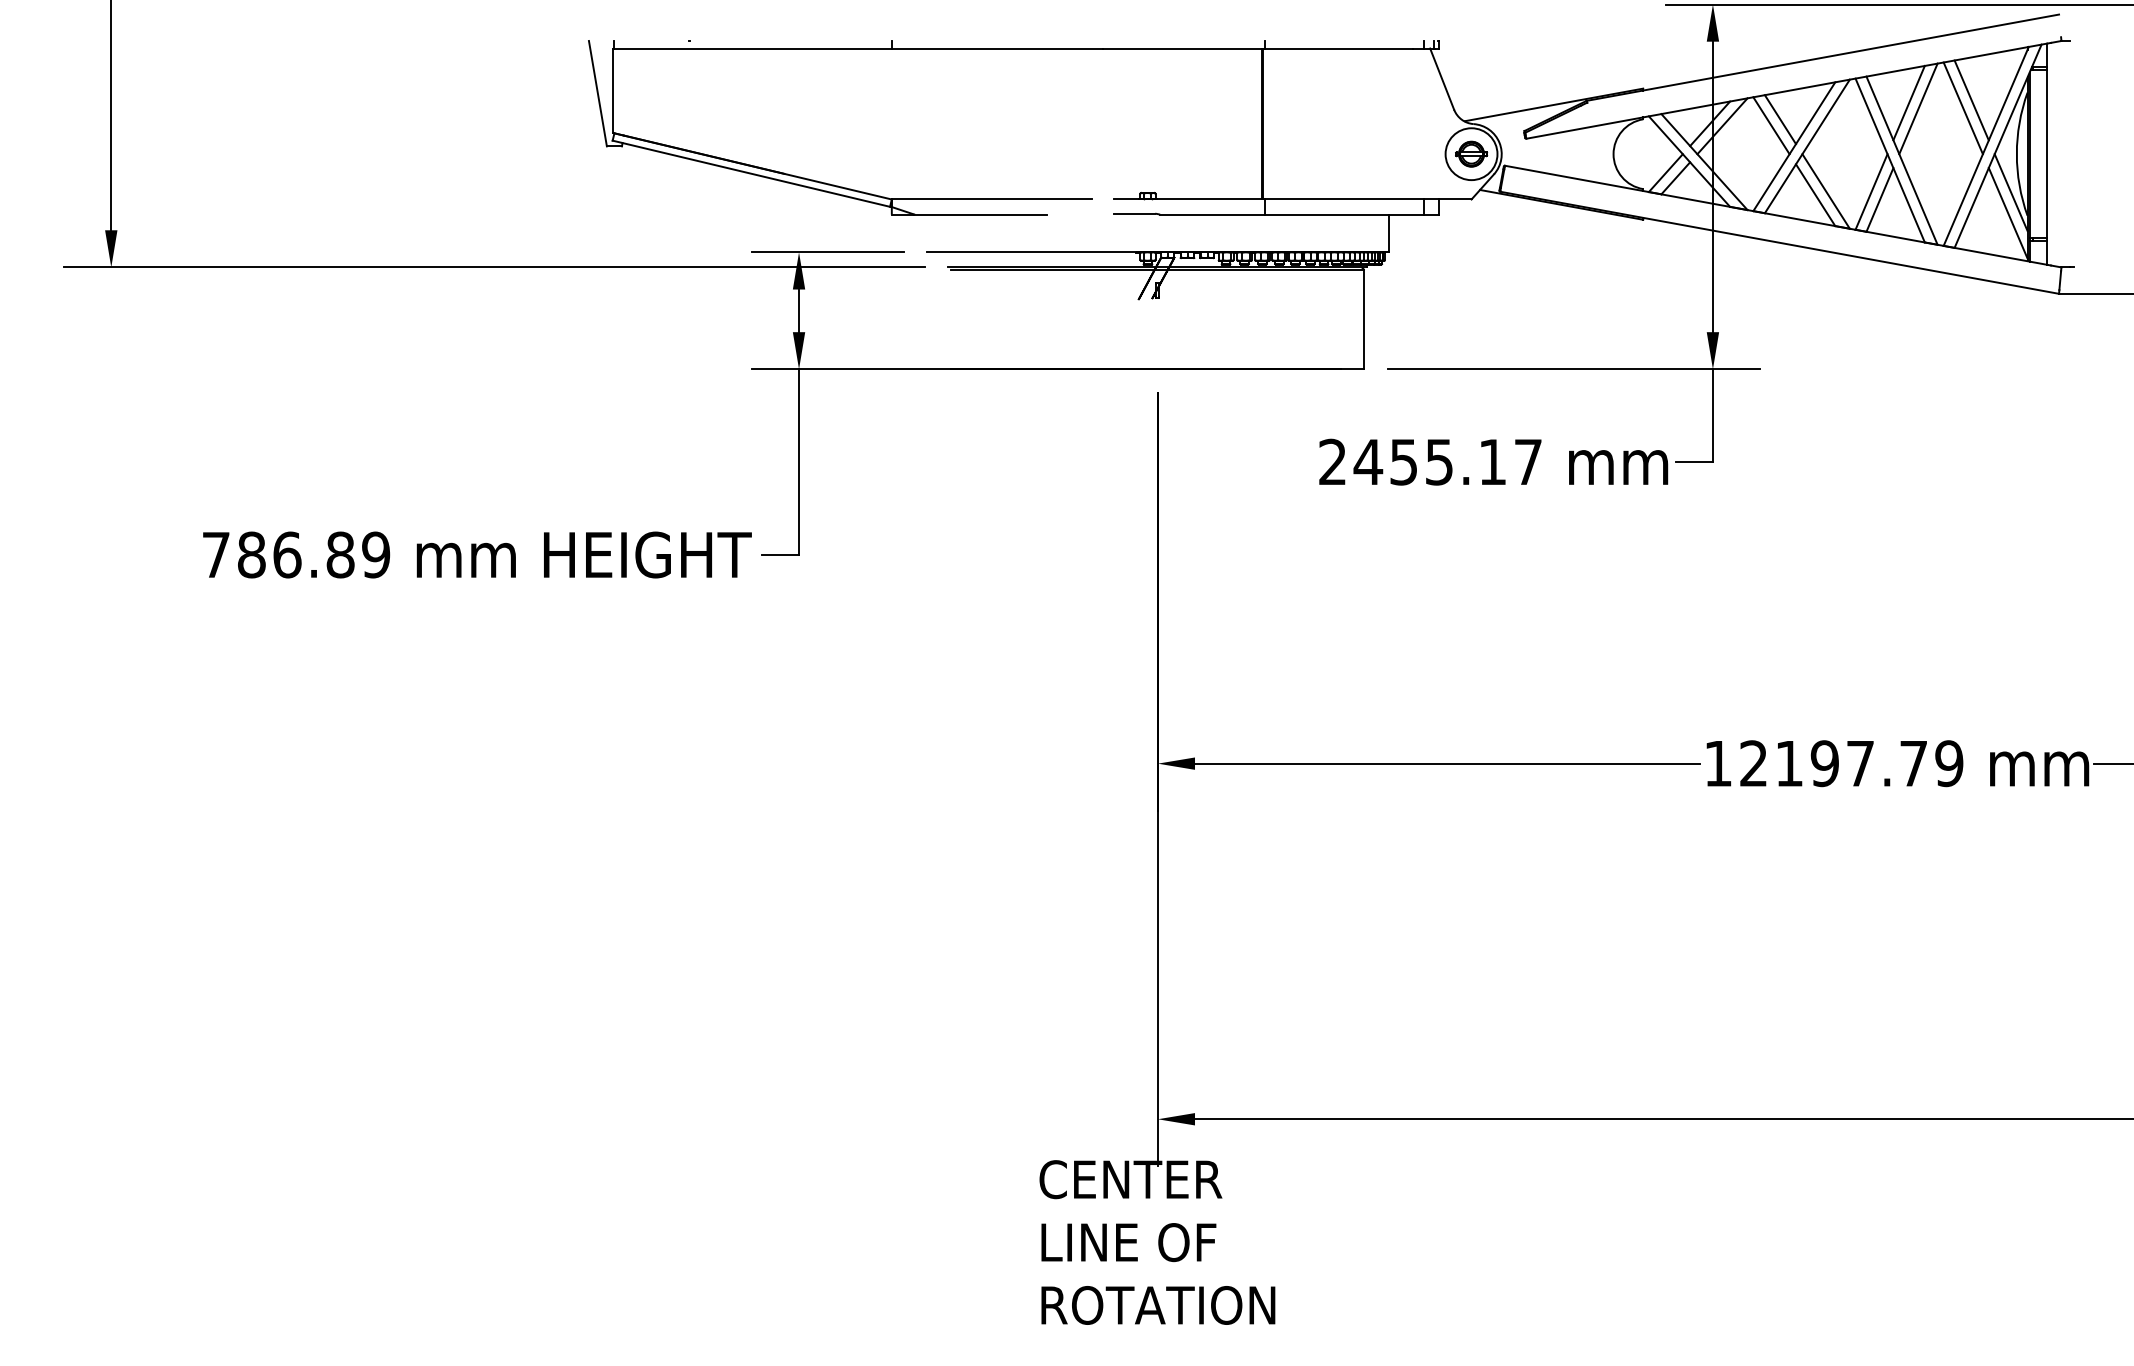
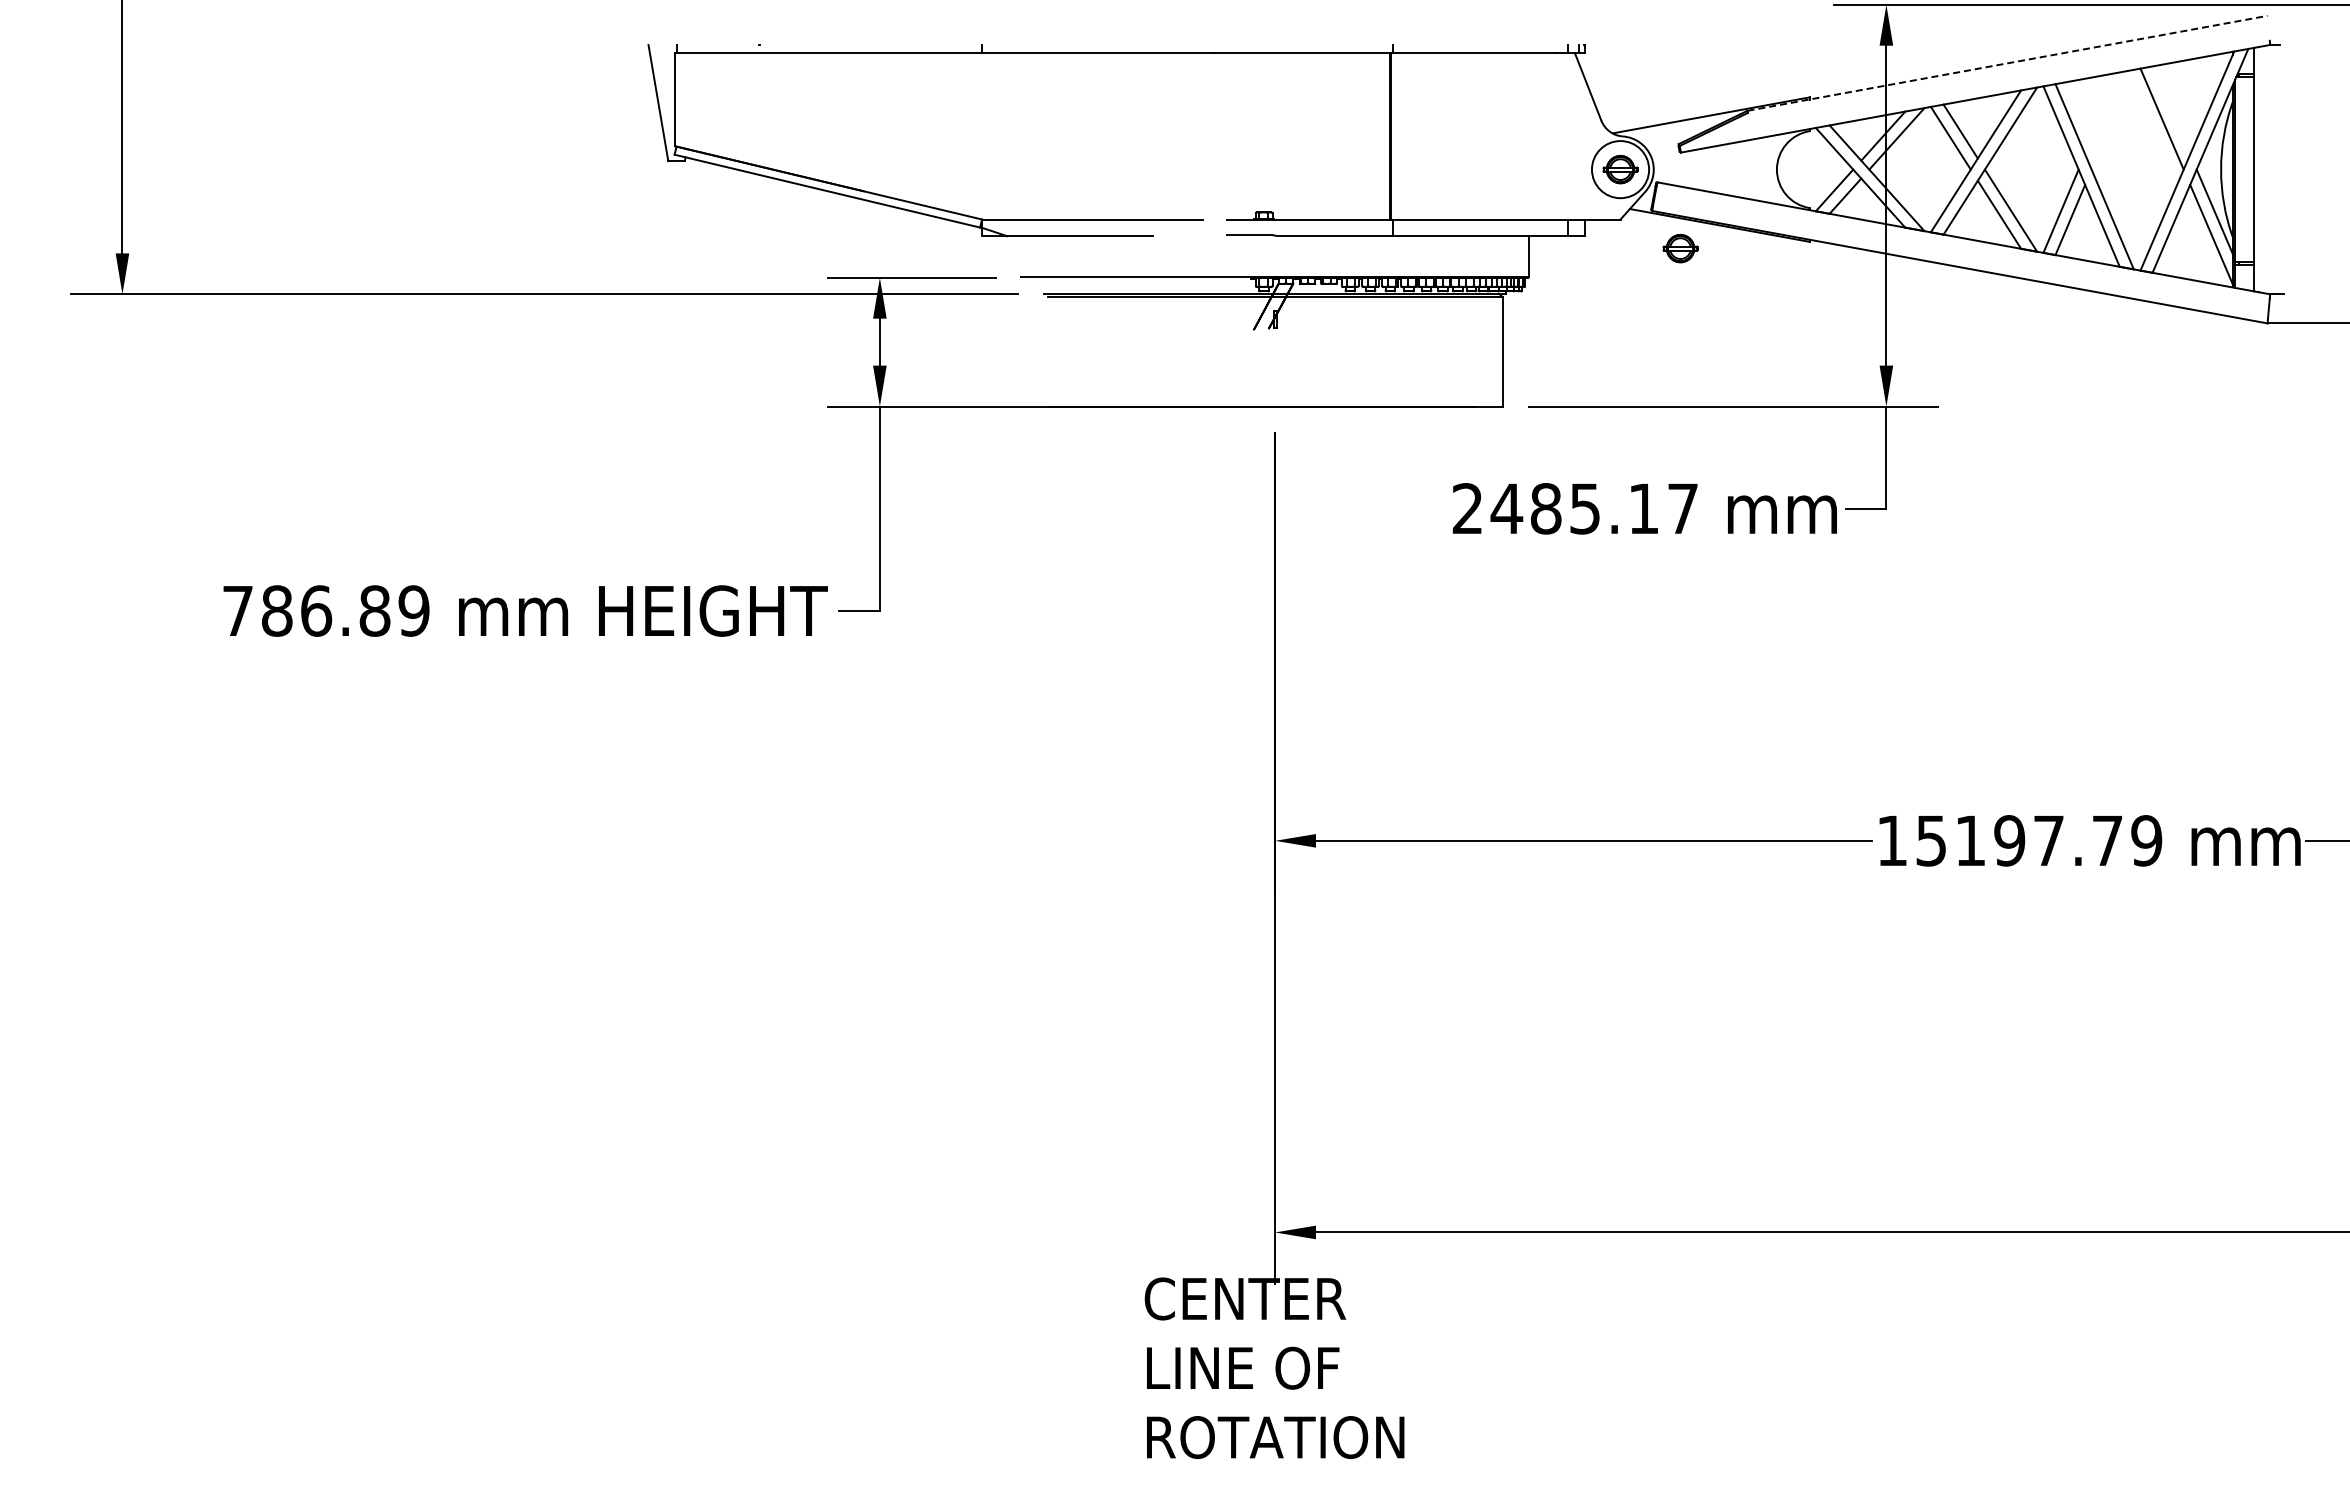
line: (1823, 57) -> (2008, 63), solid -> dashed
line: (1971, 100) -> (2171, 110), removed
line: (1909, 103) -> (2102, 113), removed
line: (1918, 108) -> (2112, 119), removed
part: (1525, 225) -> (1680, 248), added
text: (1403, 461) -> (1545, 508), 2455.17 -> 2485.17
text: (1752, 763) -> (1930, 840), 12197.79 -> 15197.79

